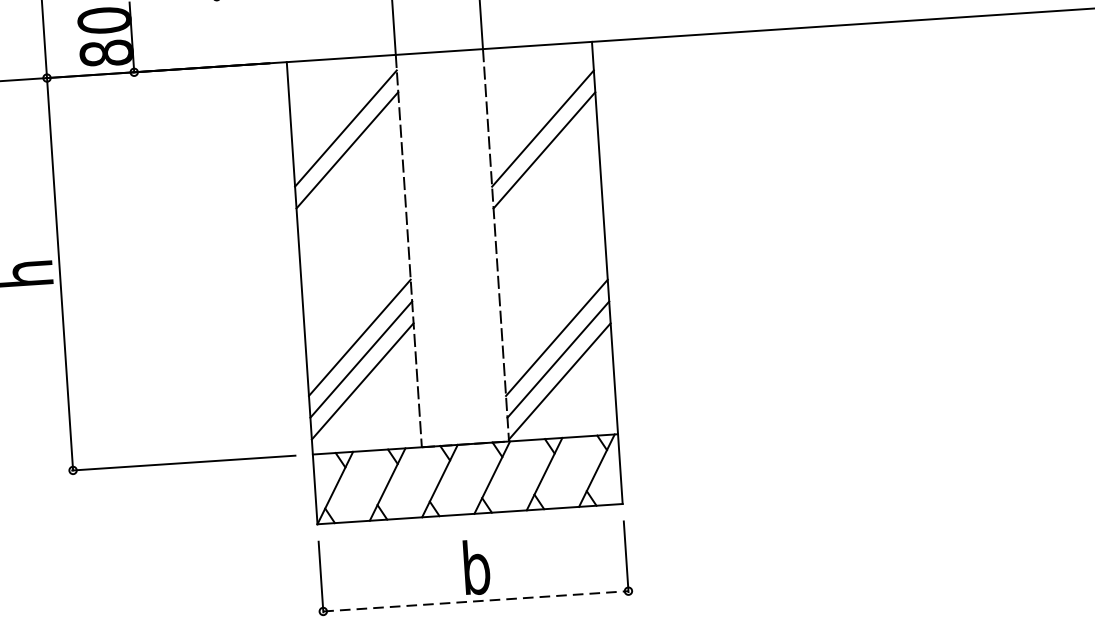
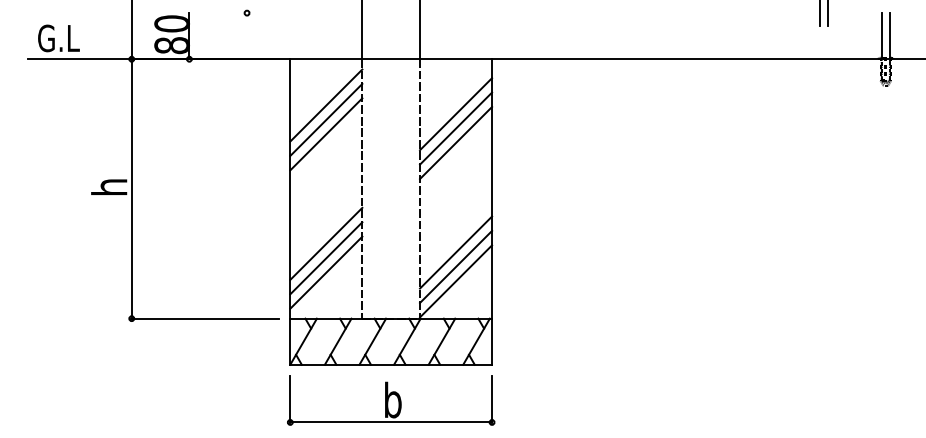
line: (546, 171) -> (456, 142), added
line: (349, 172) -> (326, 134), added
line: (476, 601) -> (391, 422), dashed -> solid

